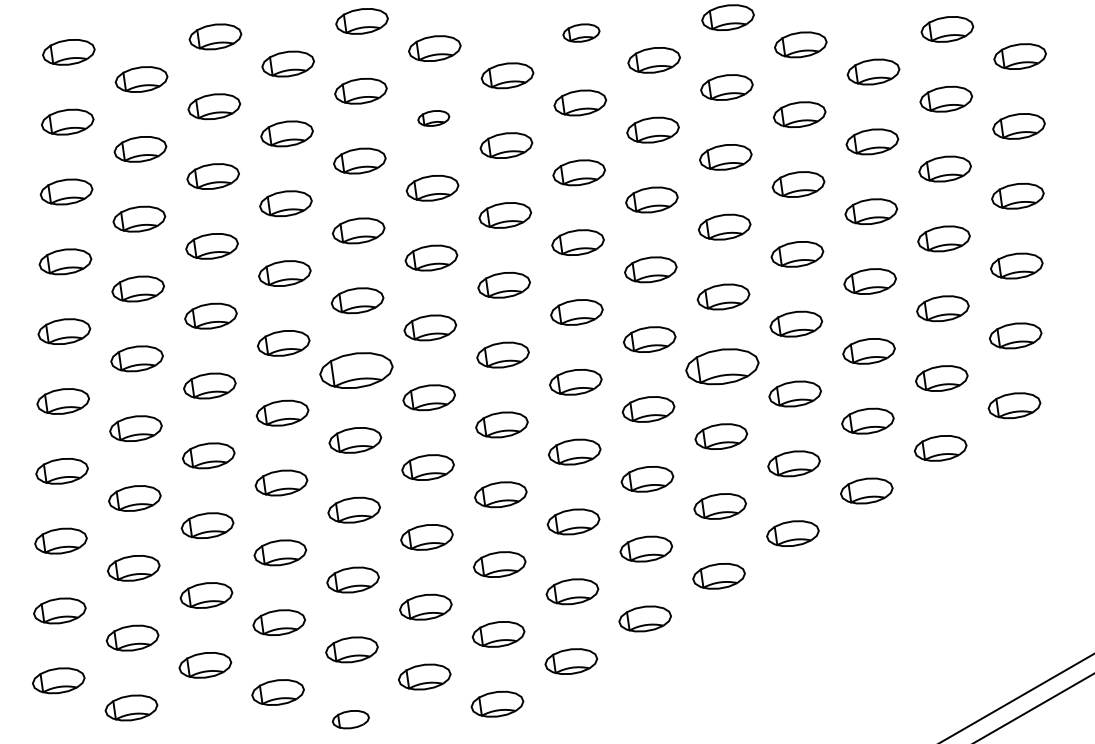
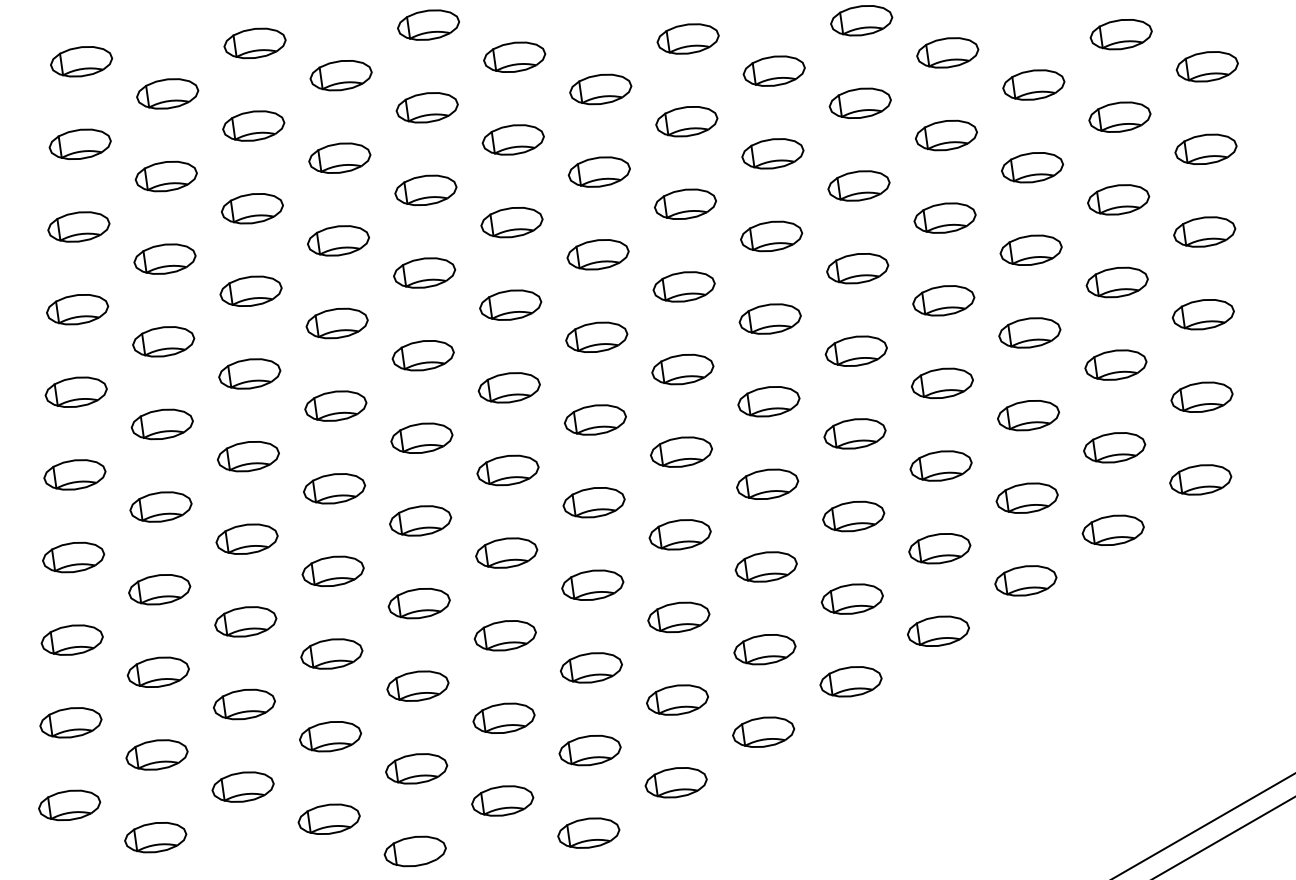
part: (581, 32) -> (688, 38), size x1.43
part: (433, 118) -> (513, 140), size x1.67
part: (722, 366) -> (855, 433), size x0.71
part: (356, 370) -> (421, 438), size x0.71
part: (350, 719) -> (414, 851), size x1.43

